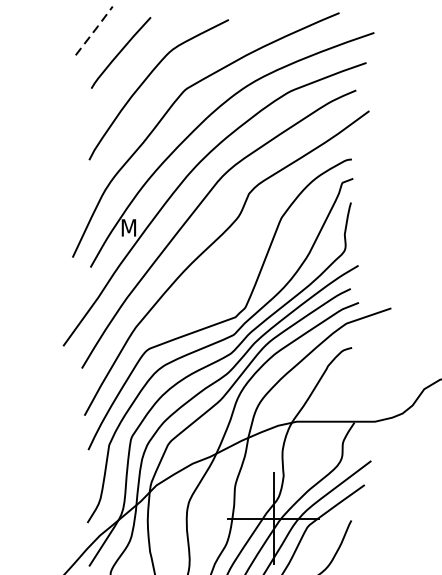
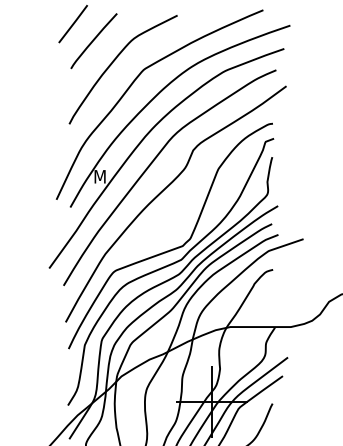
line: (94, 30) -> (73, 23), dashed -> solid

